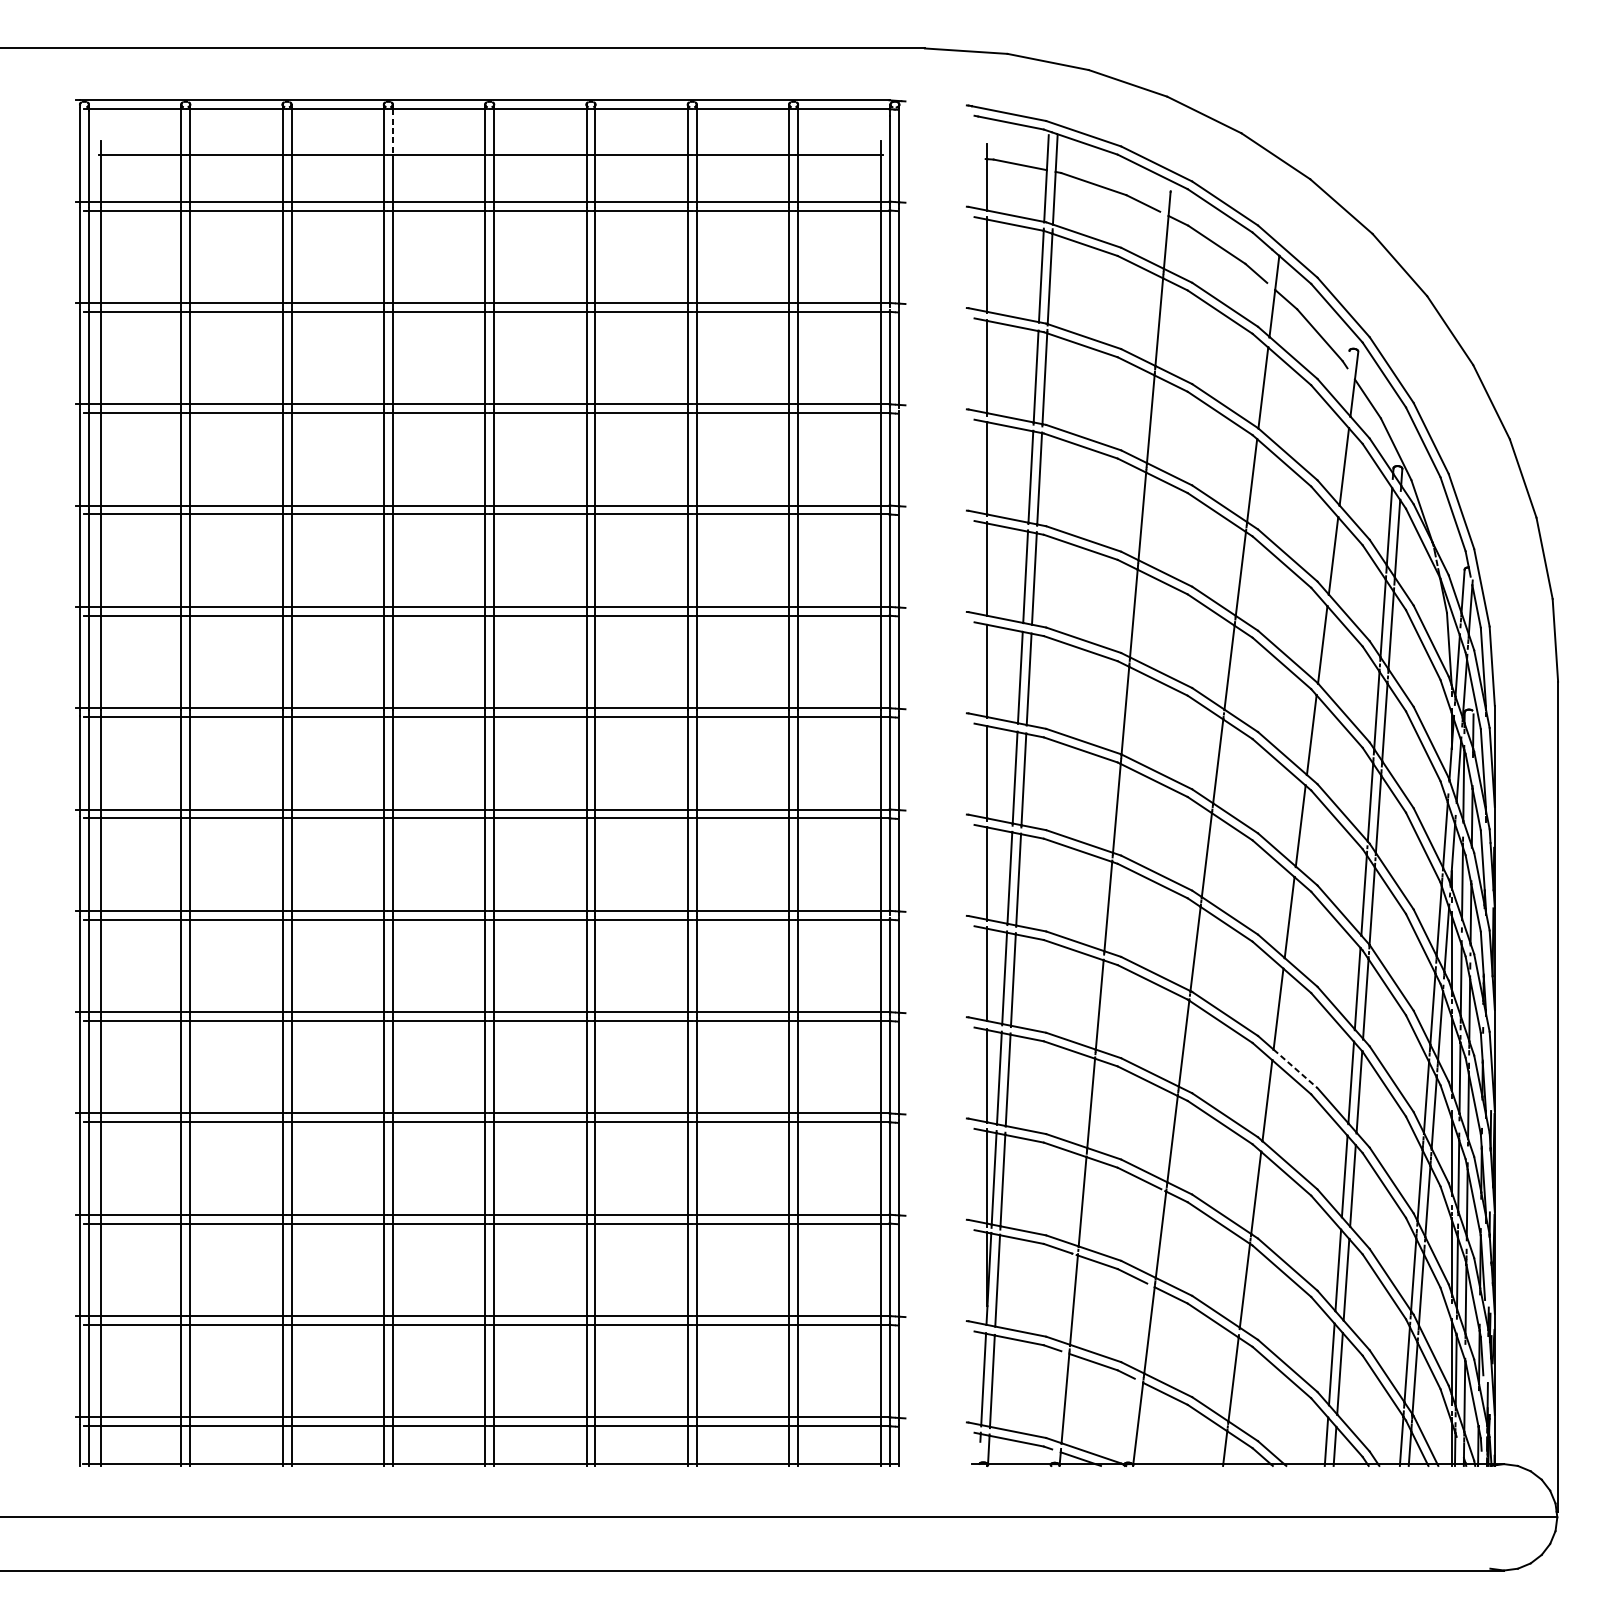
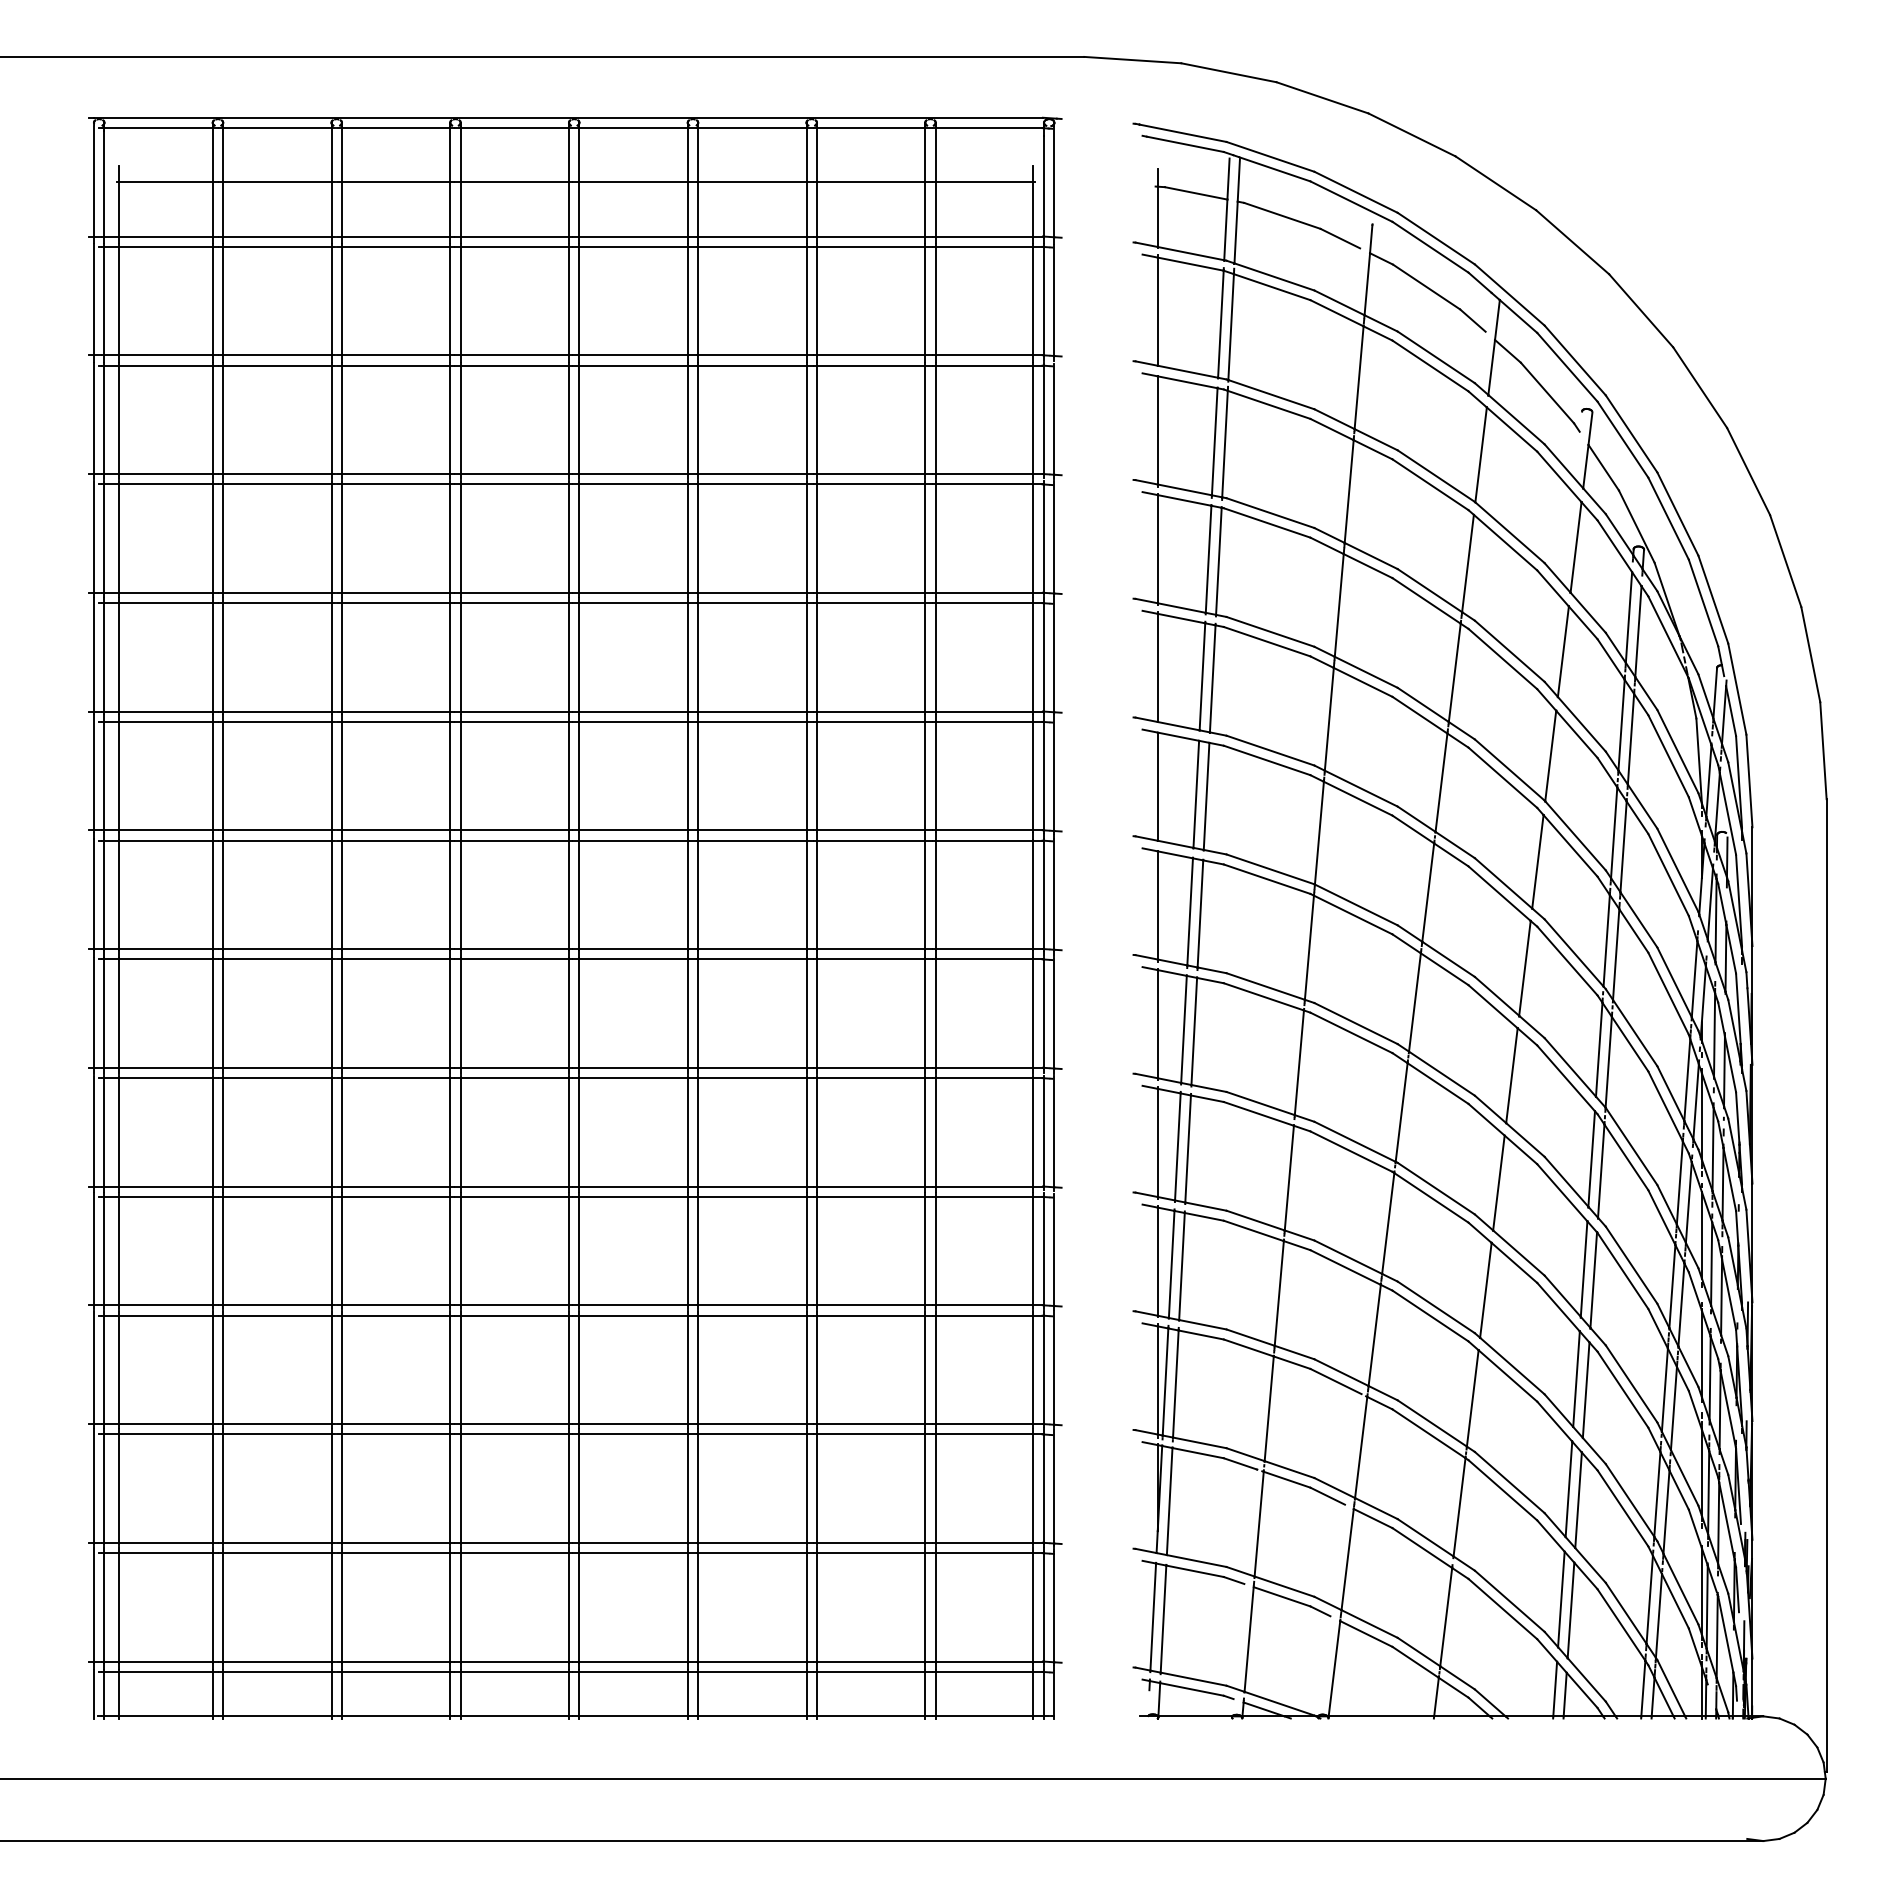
line: (392, 131) -> (460, 154), dashed -> solid
line: (1296, 1069) -> (1519, 1253), dashed -> solid

